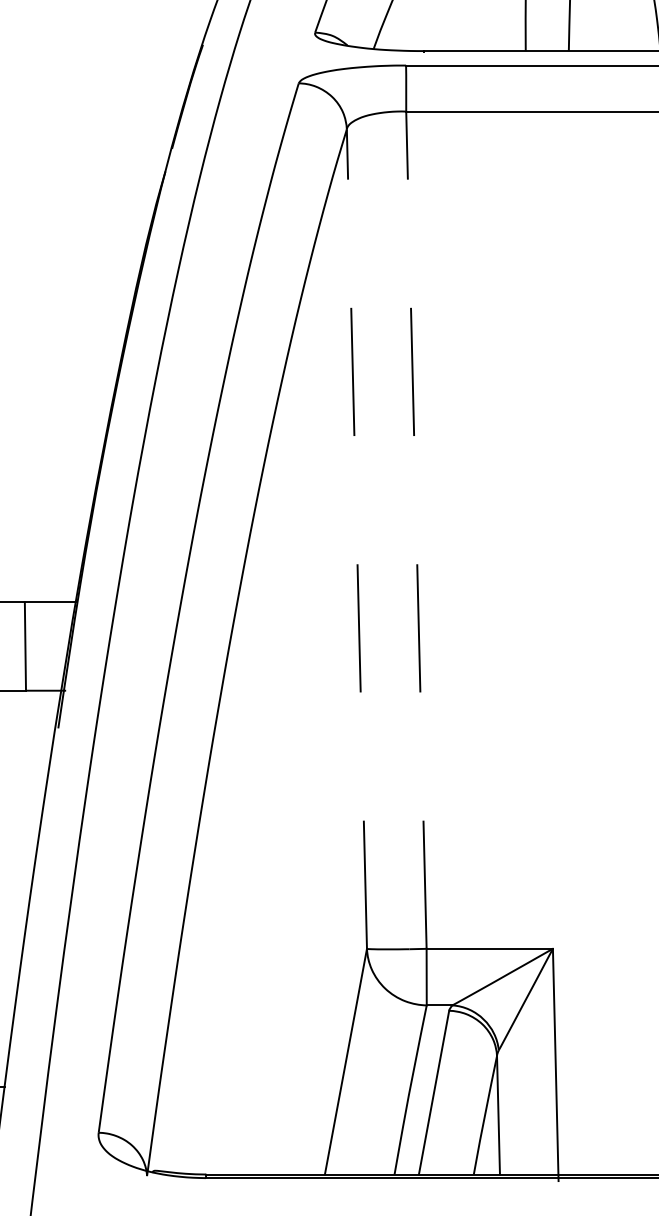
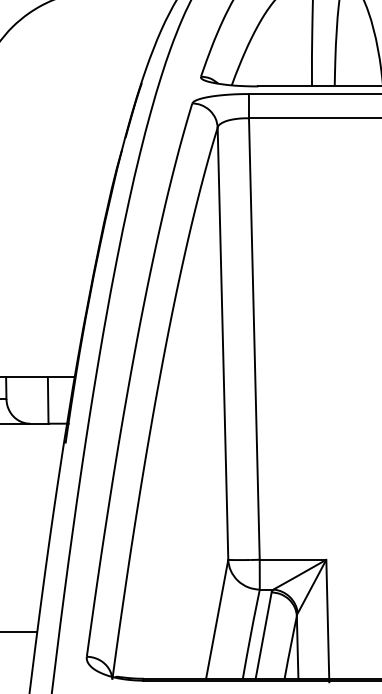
line: (416, 531) -> (254, 339), dashed -> solid
line: (355, 538) -> (222, 343), dashed -> solid

